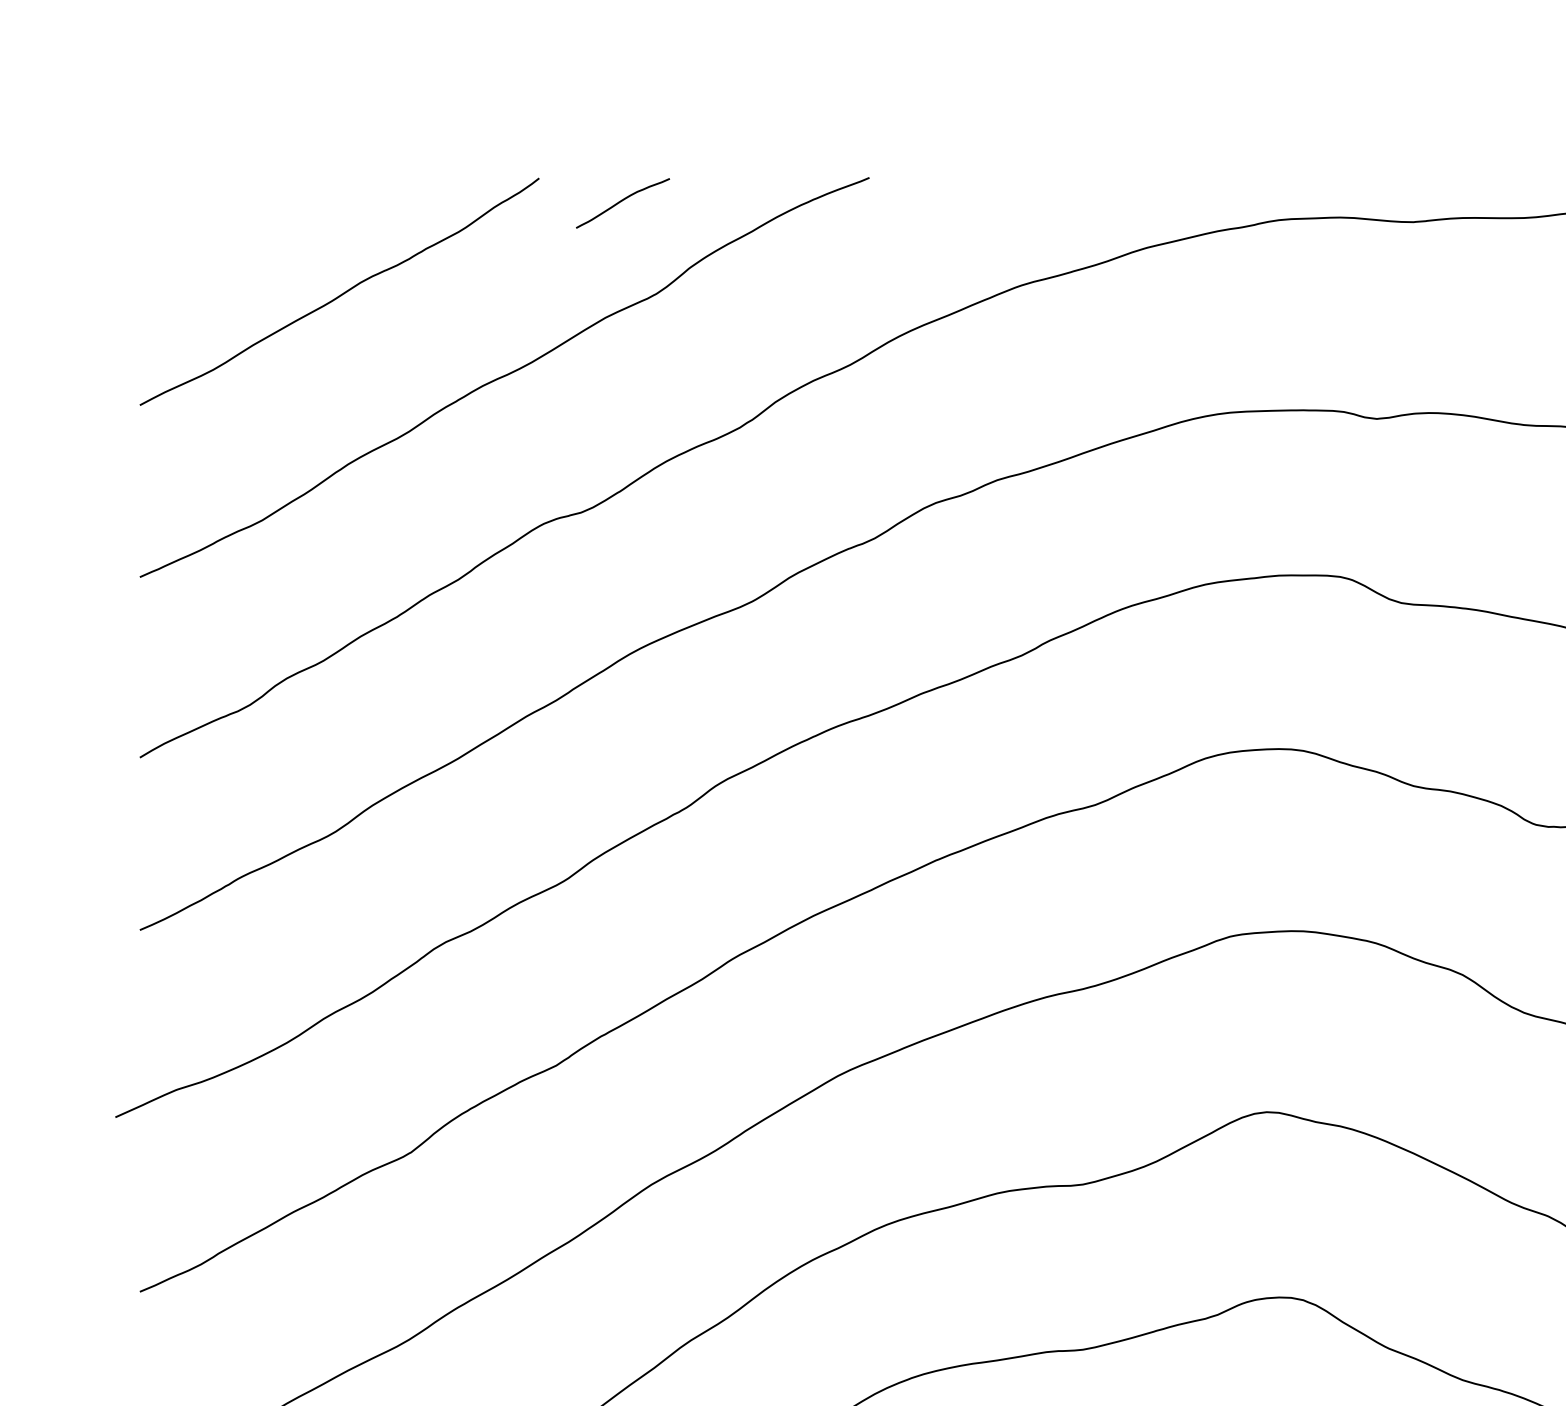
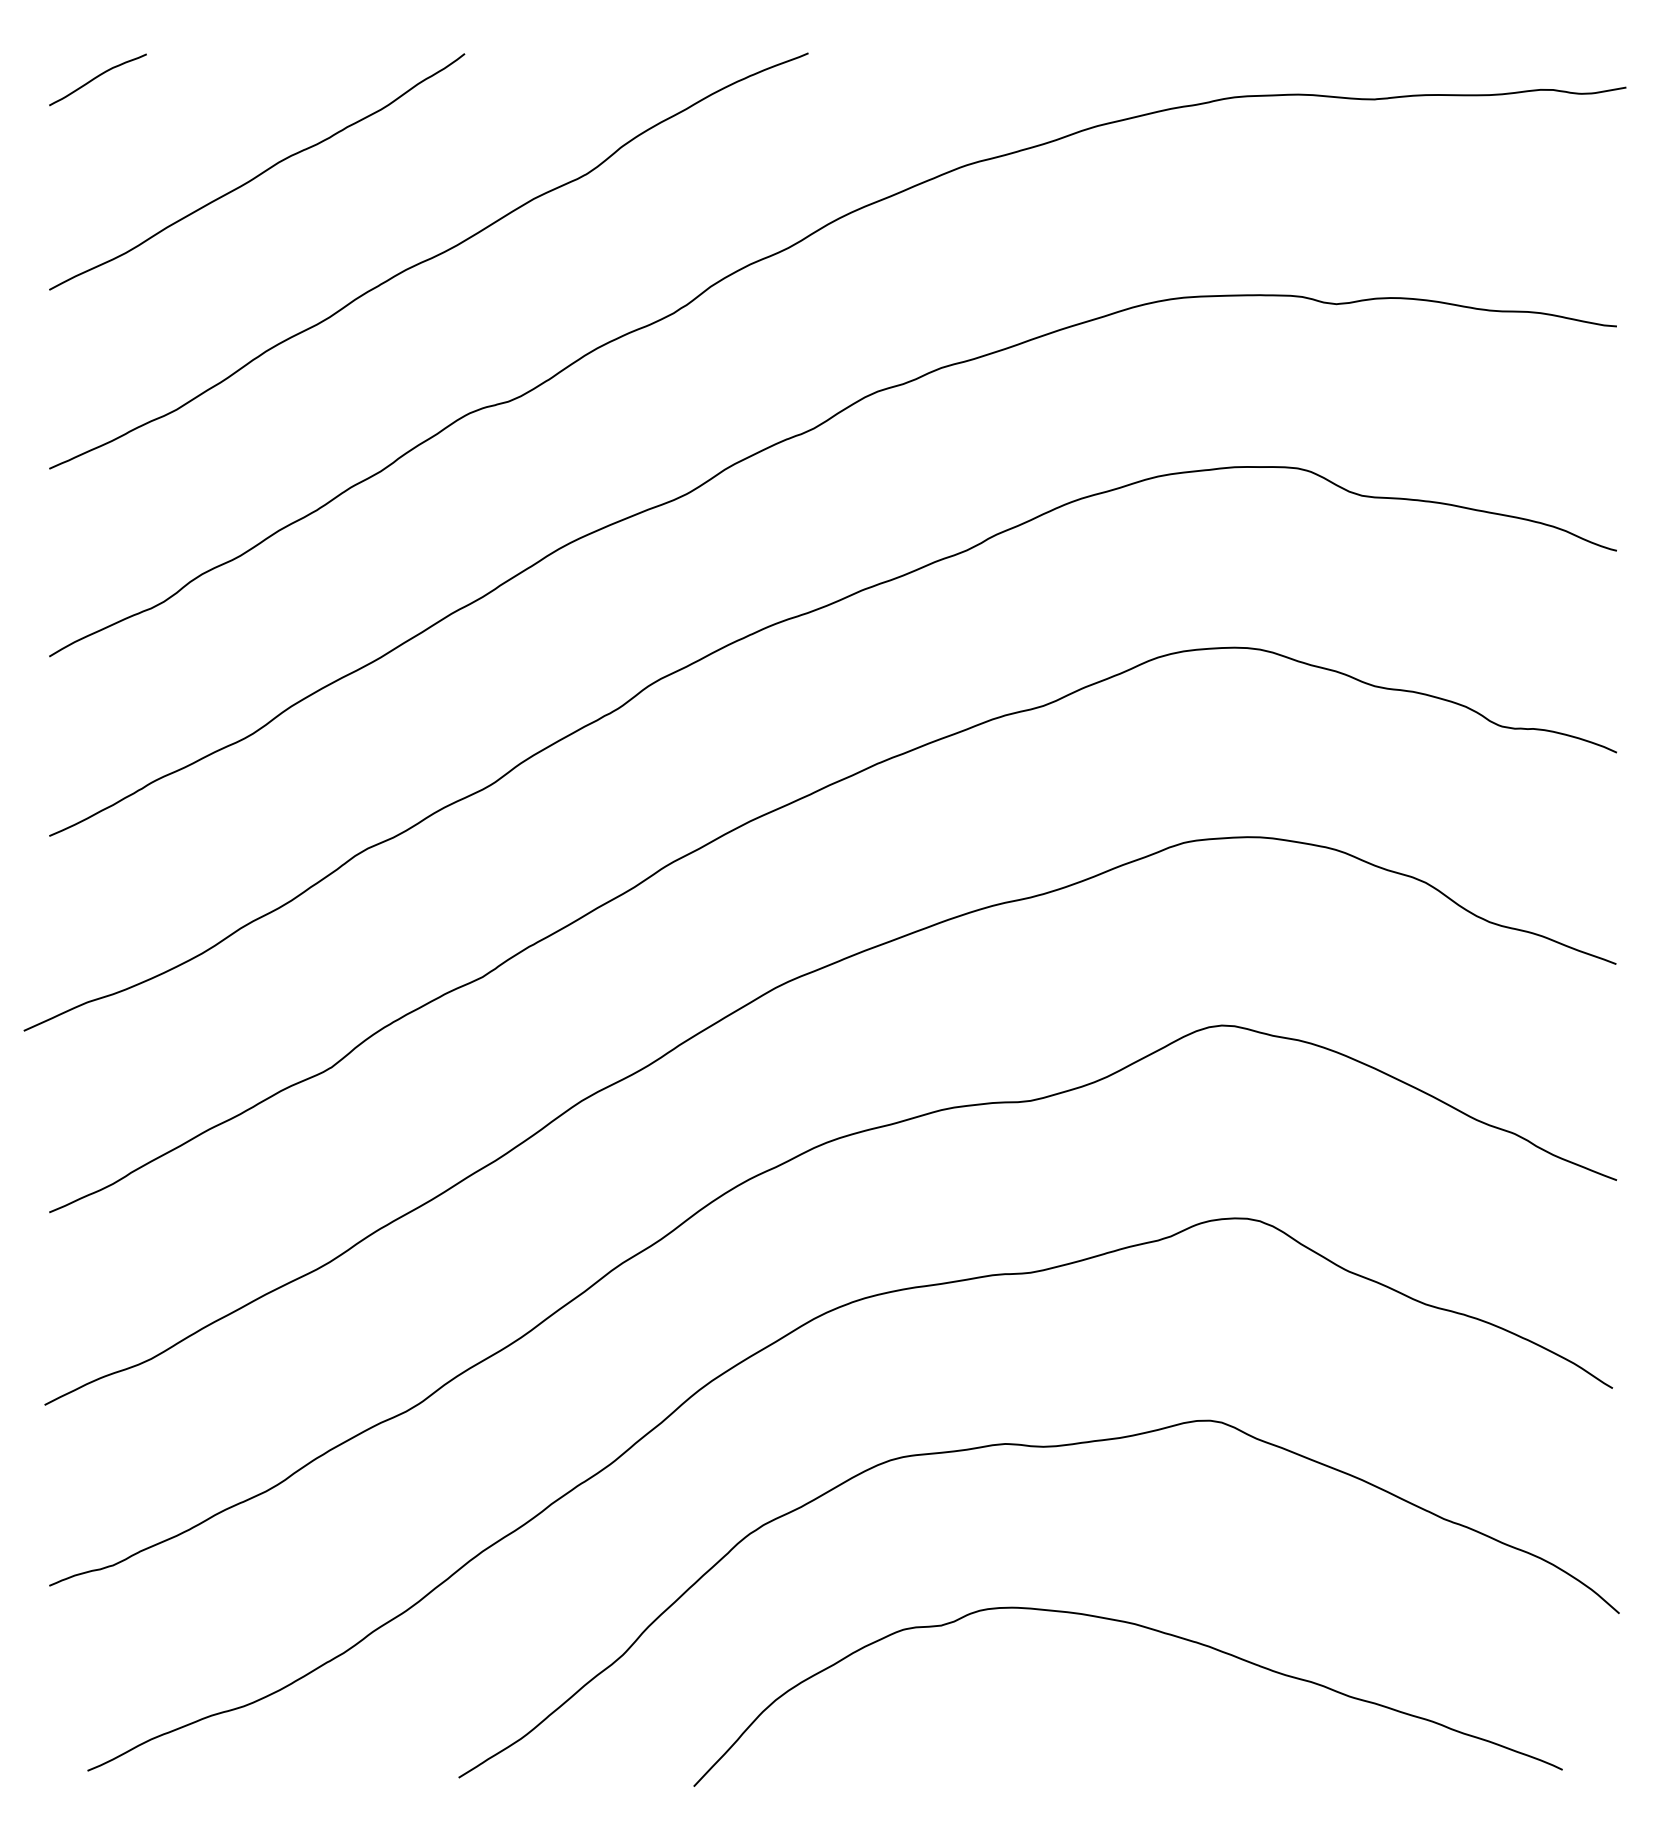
curve: (621, 202) -> (96, 78), moved

